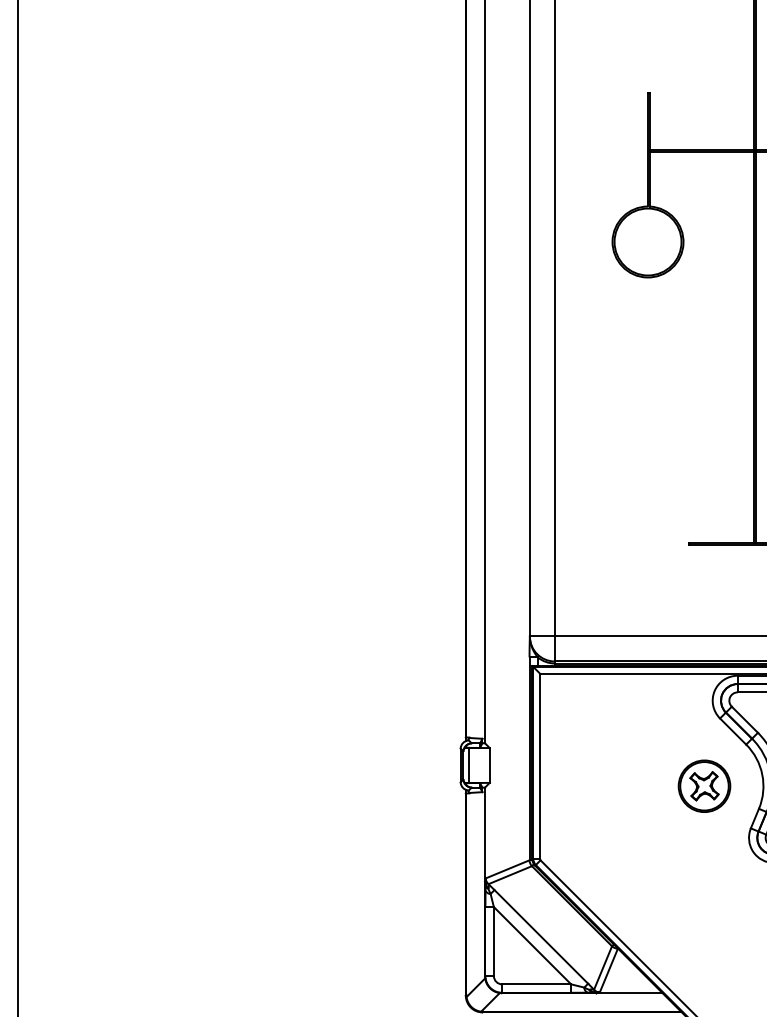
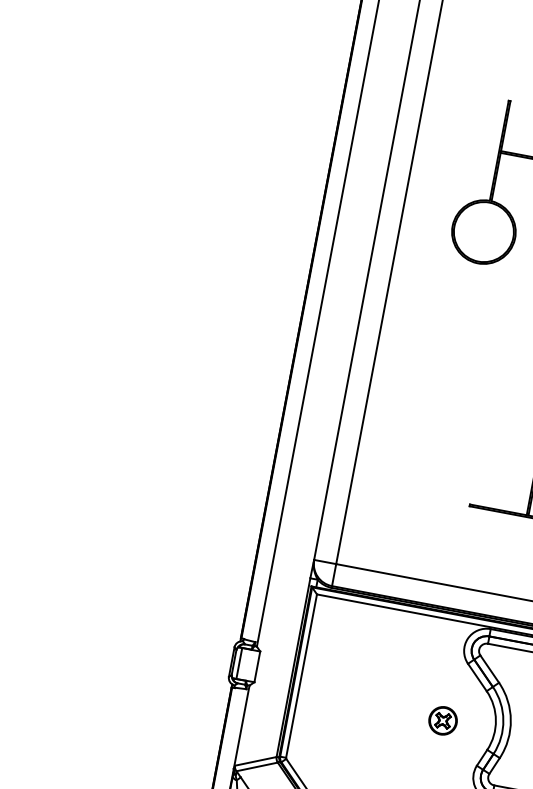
part: (704, 785) -> (443, 720), size x0.6

